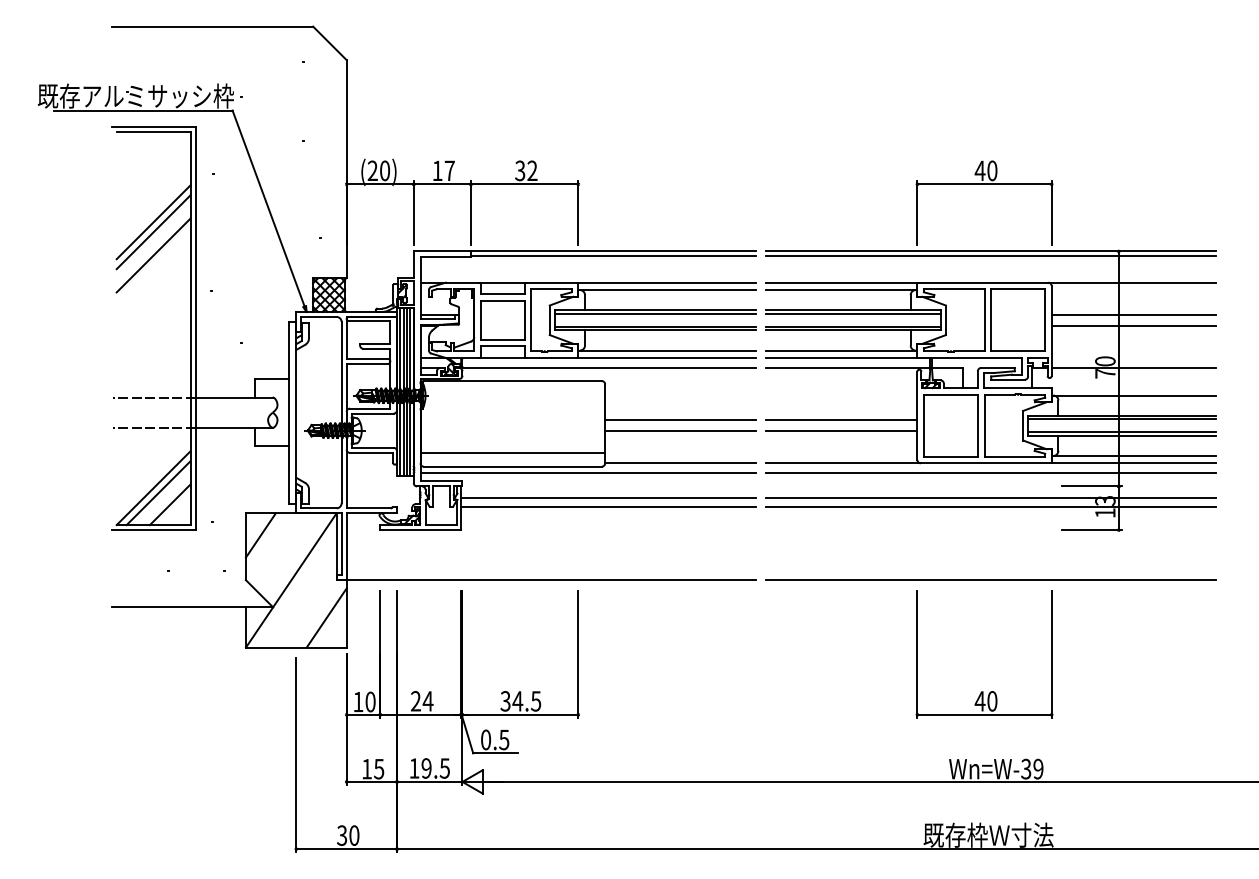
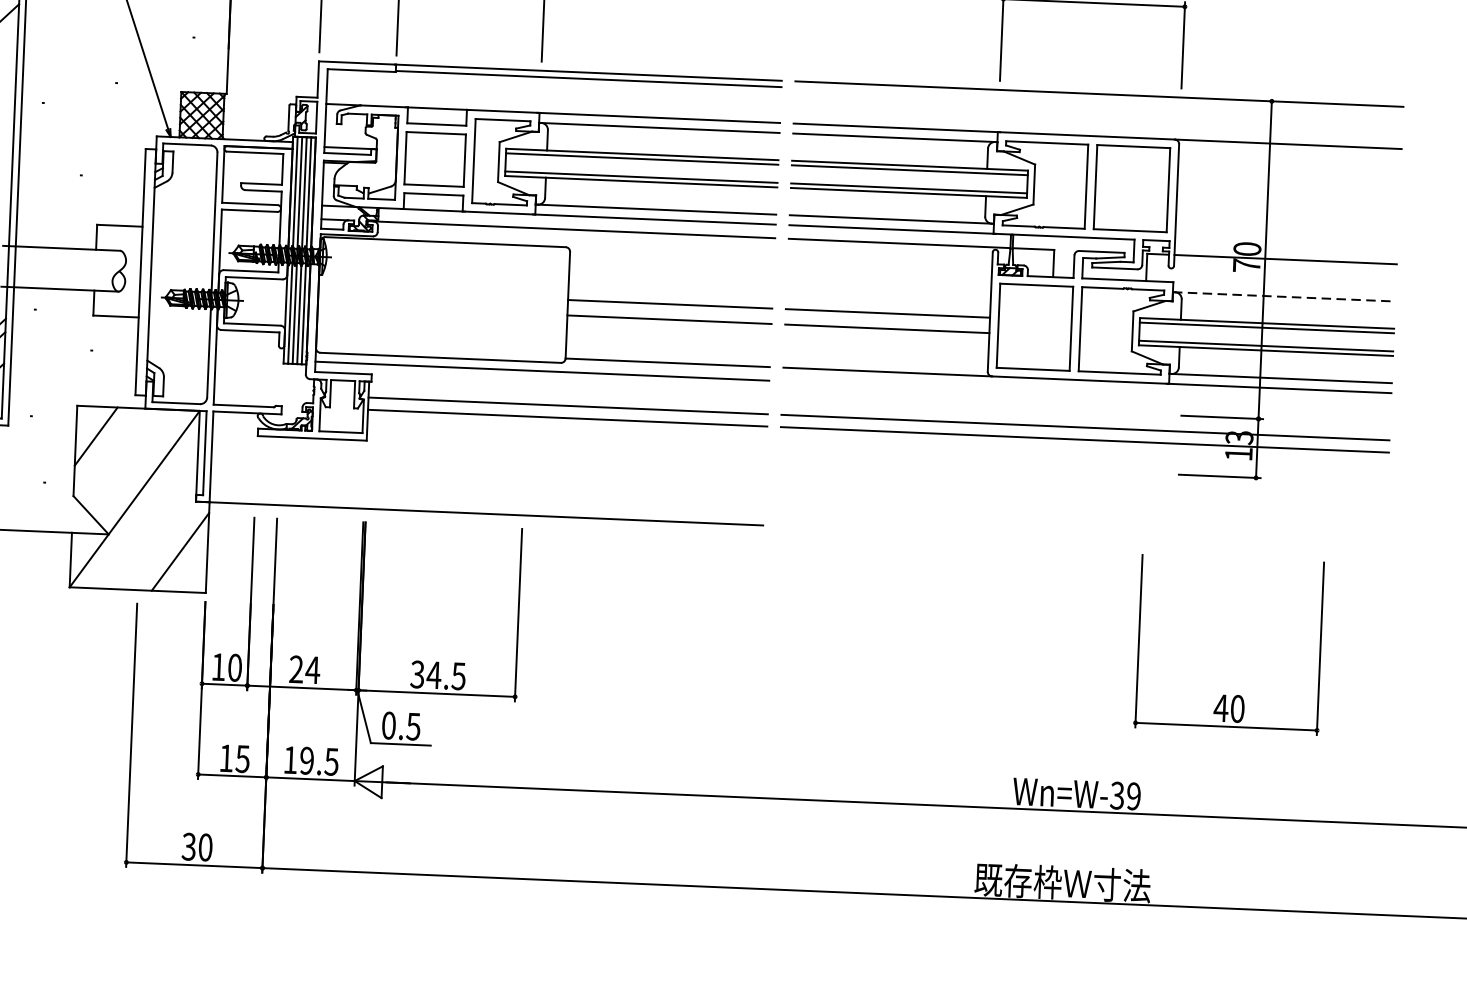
line: (991, 256) -> (1099, 100), removed
line: (1133, 314) -> (1288, 187), removed
line: (1133, 326) -> (1287, 203), removed
line: (1134, 395) -> (1284, 296), solid -> dashed
line: (512, 453) -> (440, 340), removed
line: (991, 473) -> (1087, 394), removed
line: (991, 580) -> (1081, 538), removed
part: (983, 691) -> (1226, 695), moved

